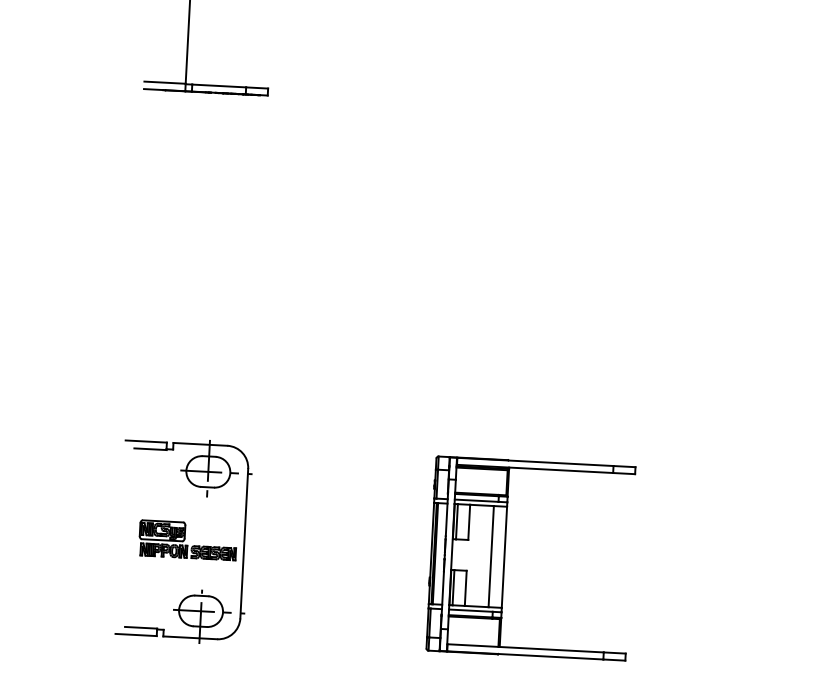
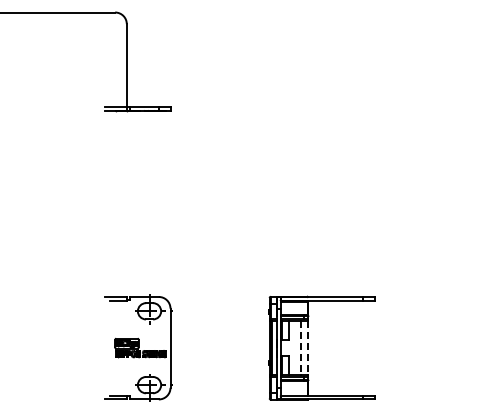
line: (491, 557) -> (301, 348), solid -> dashed
line: (504, 557) -> (308, 348), solid -> dashed

